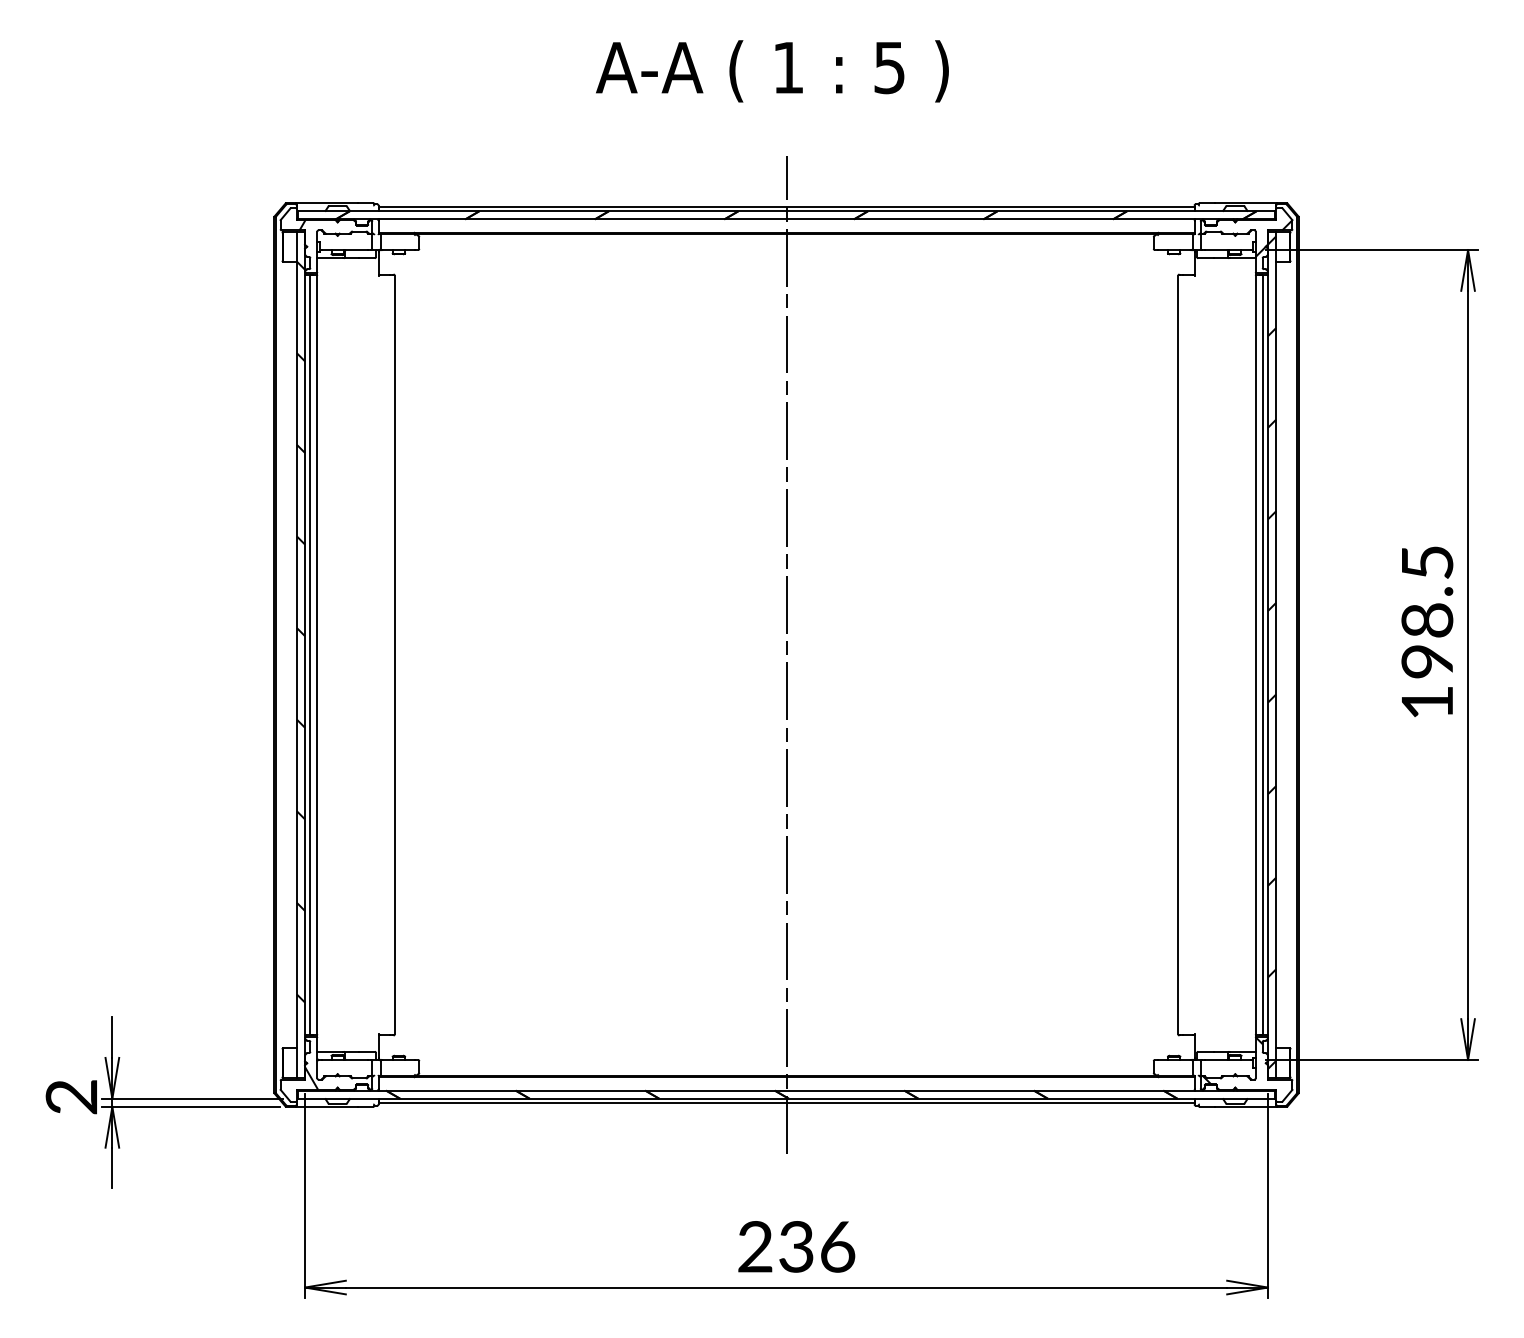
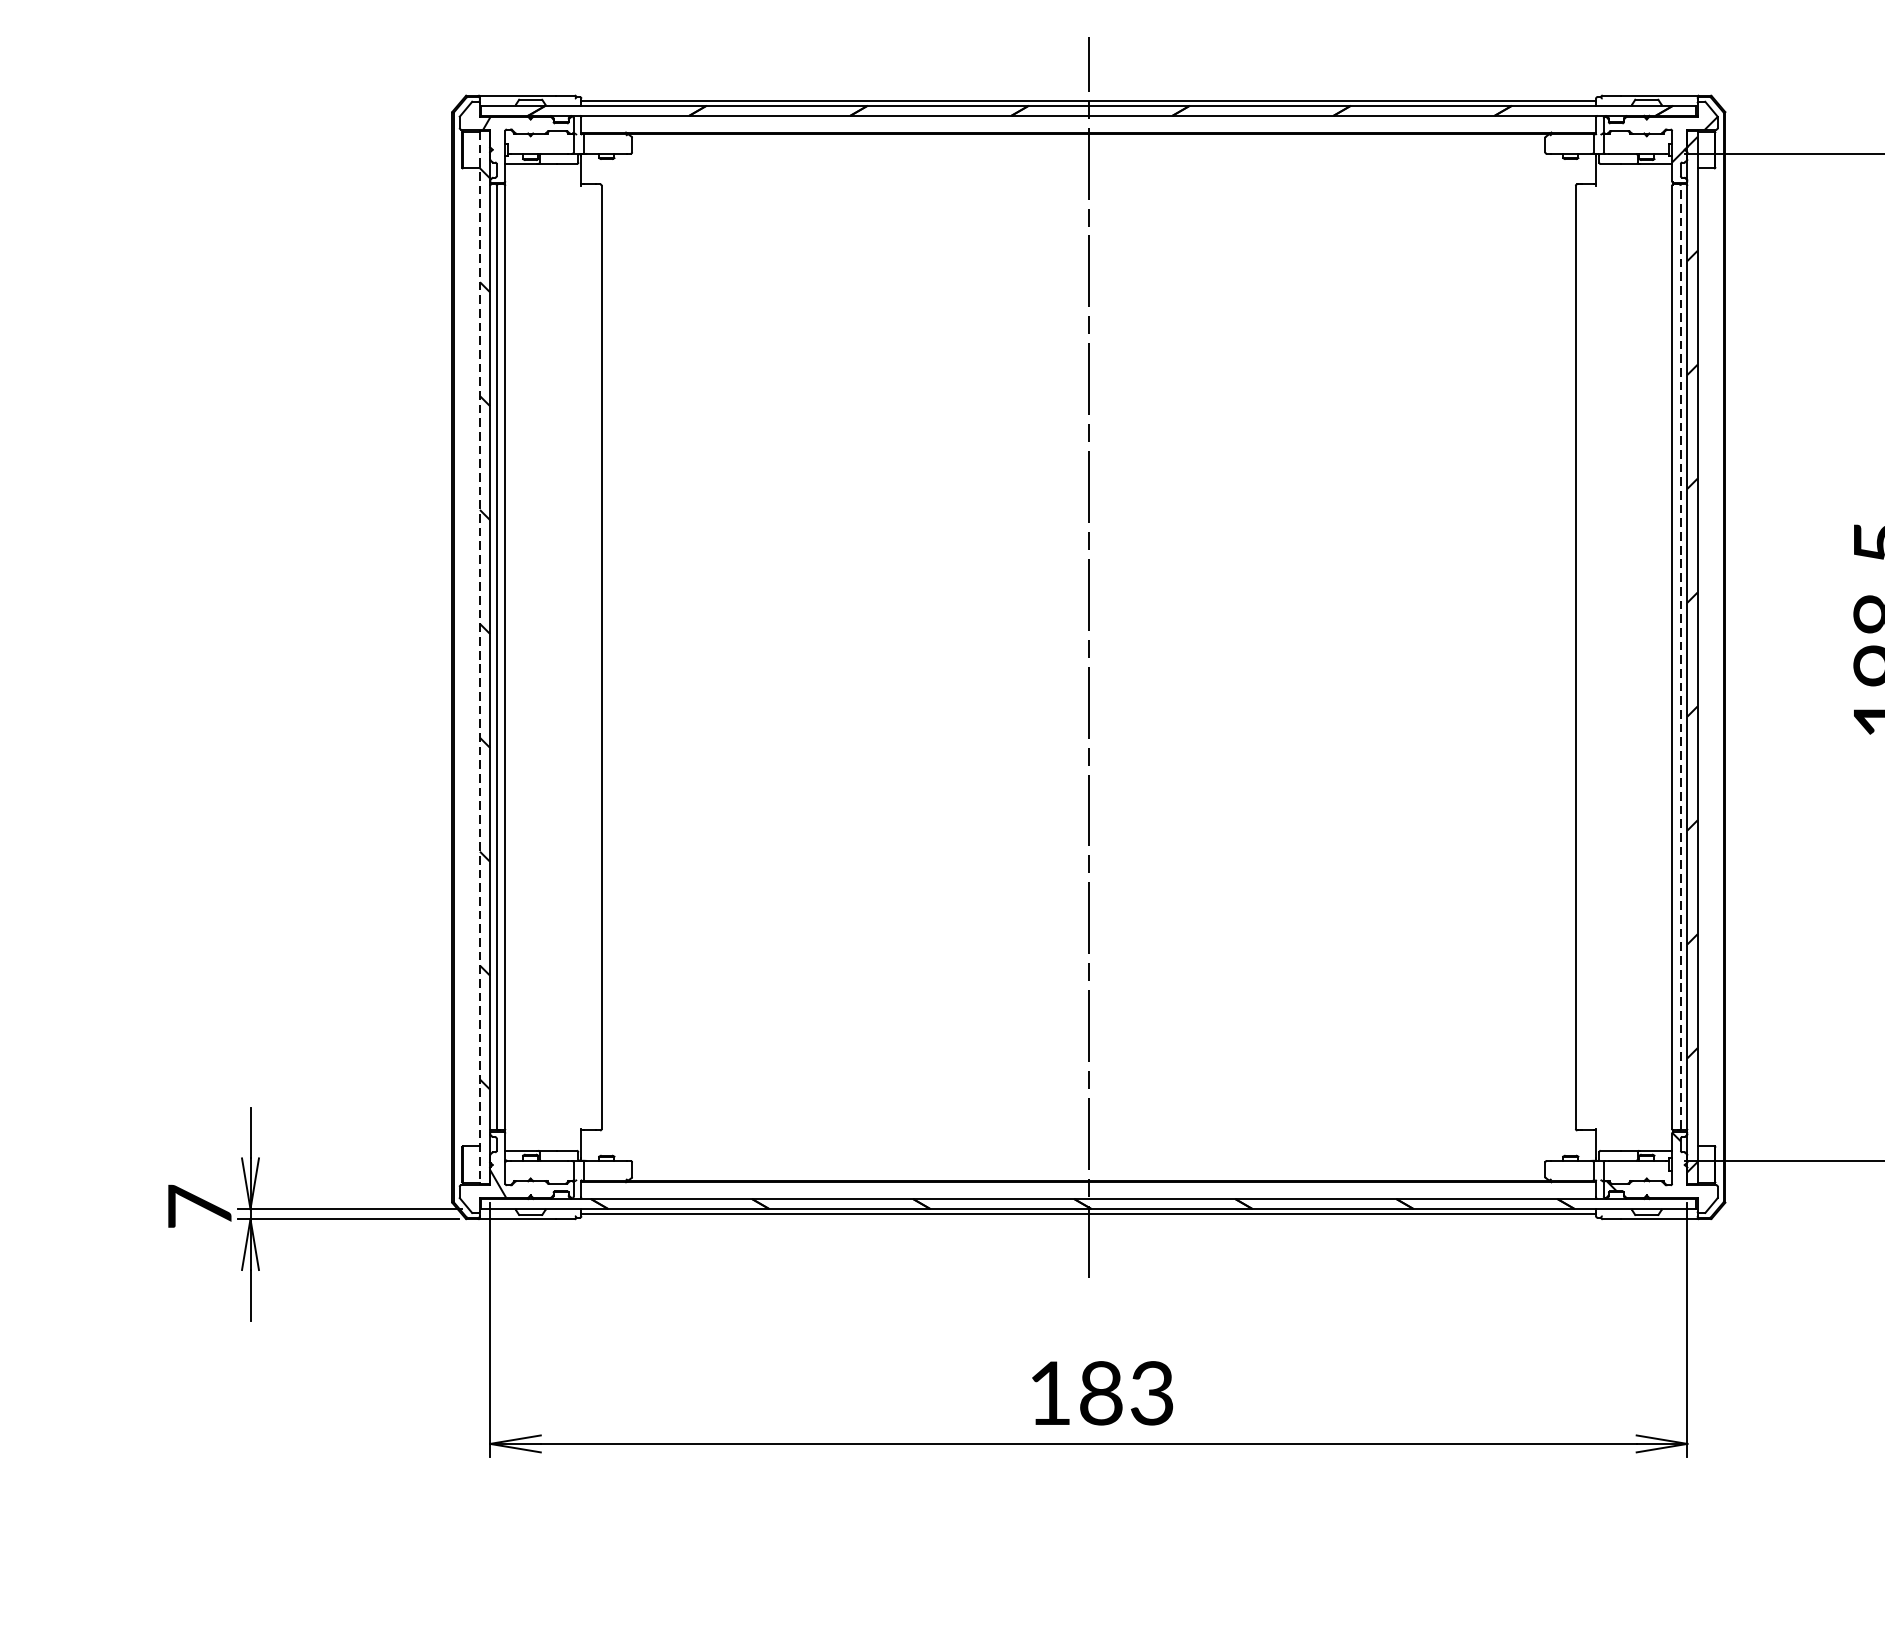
line: (1262, 654) -> (1680, 656), solid -> dashed
line: (296, 655) -> (479, 658), solid -> dashed
text: (70, 1096) -> (198, 1206), 2 -> 7
text: (796, 1246) -> (1101, 1392), 236 -> 183

